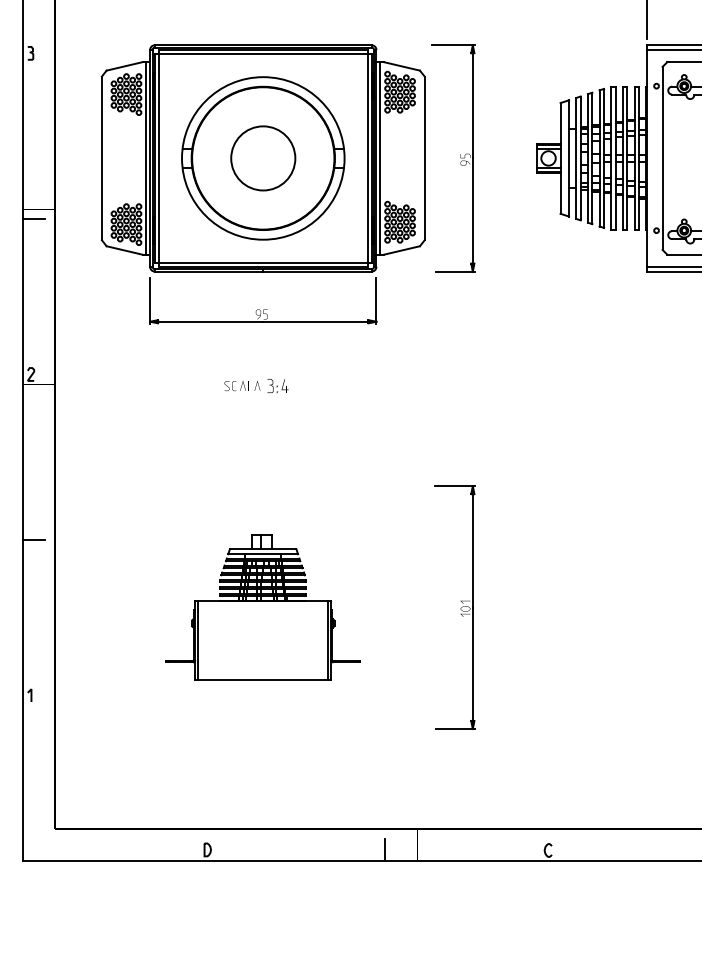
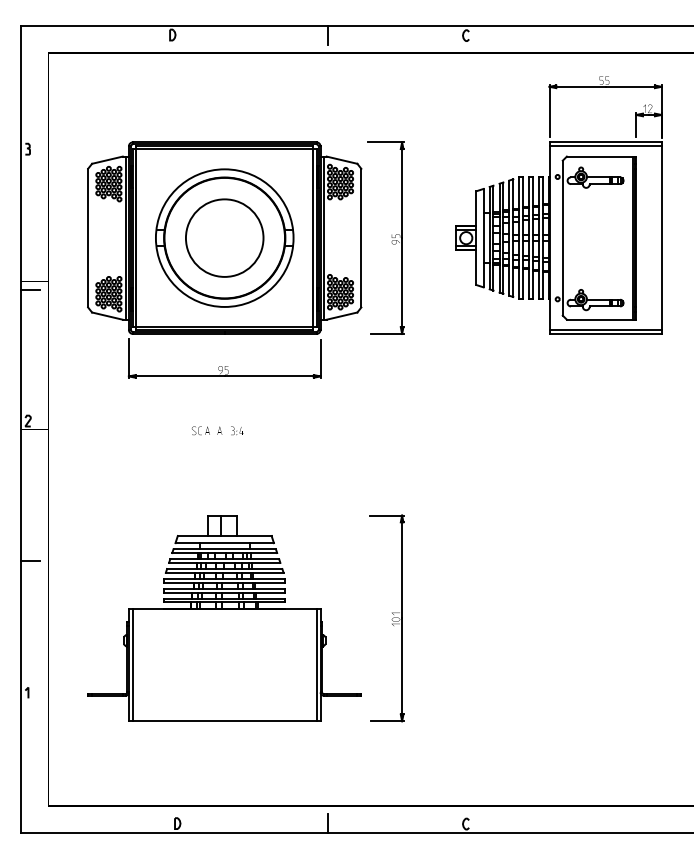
circle: (263, 157) -> (224, 237), size x1.43
part: (278, 385) -> (237, 430), size x0.71
part: (263, 607) -> (224, 618), size x1.67

